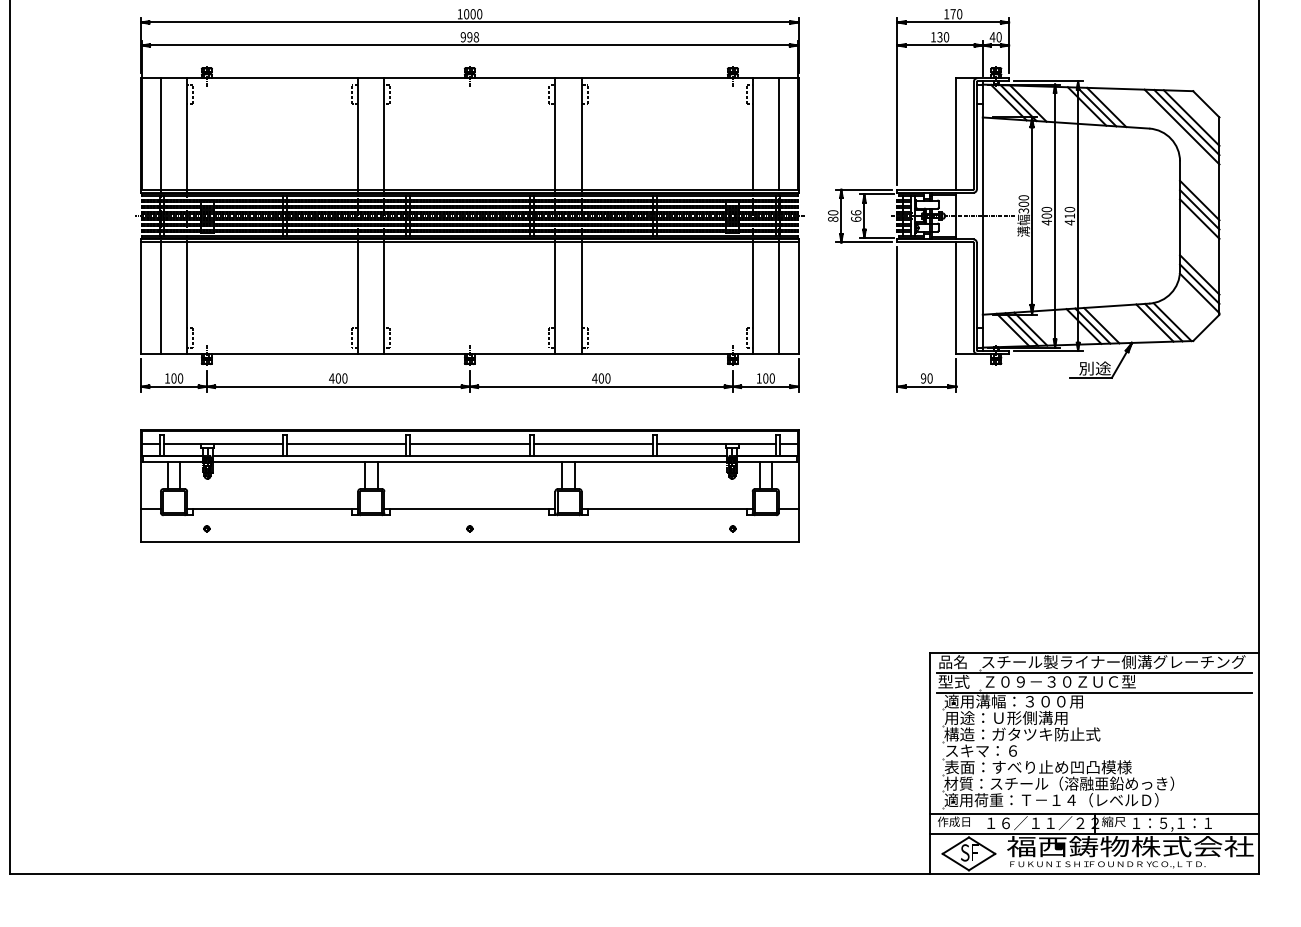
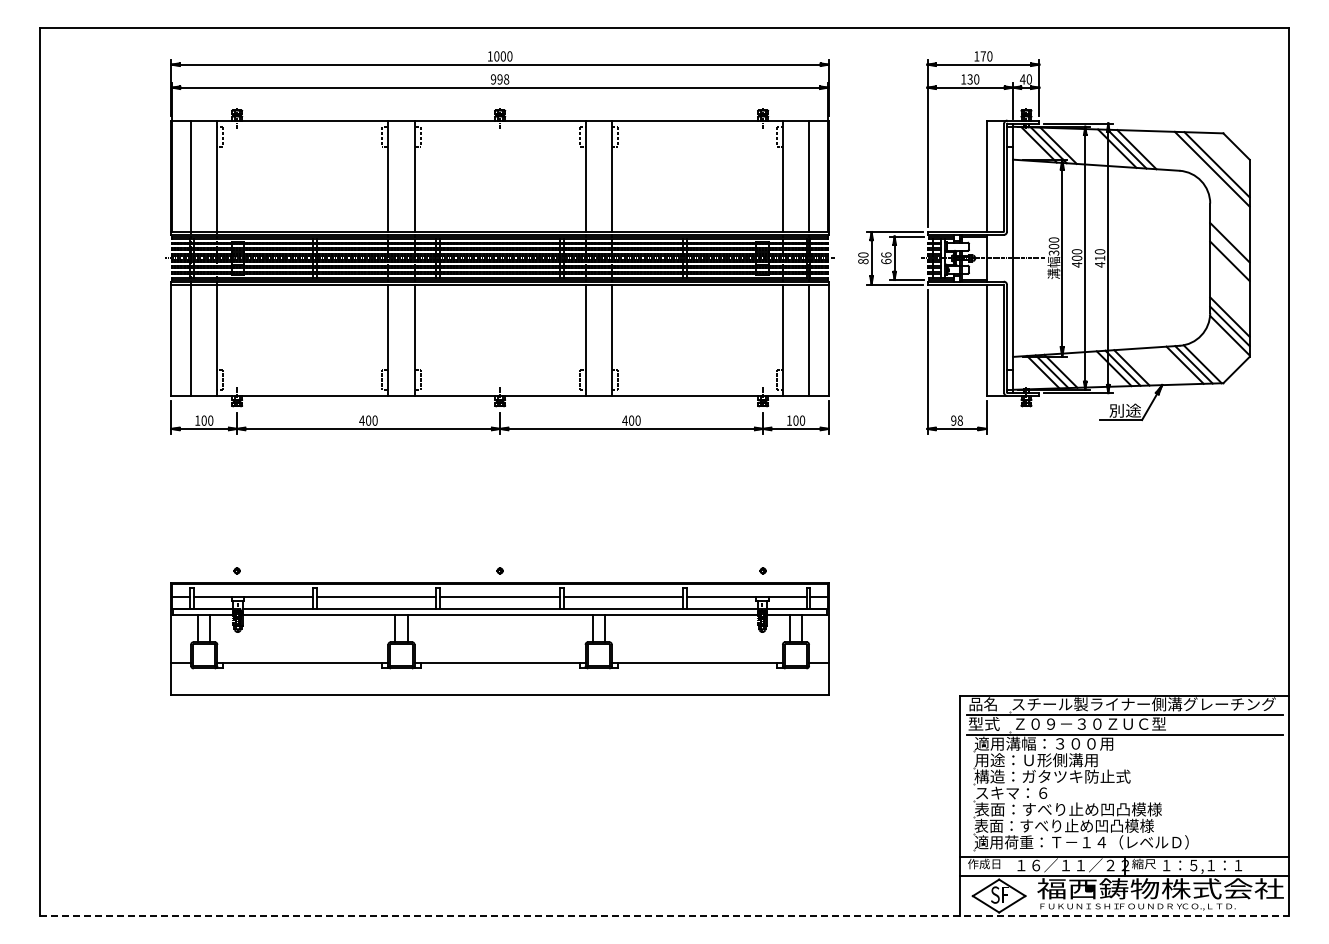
line: (1191, 118) -> (1221, 160), removed
line: (1199, 209) -> (1229, 251), removed
text: (929, 378) -> (959, 420), 90 -> 98
part: (469, 485) -> (499, 638), moved
text: (1059, 783) -> (1089, 825), 材質：スチール（溶融亜鉛めっき） -> 表面：すべり止め凹凸模様
line: (634, 873) -> (664, 915), solid -> dashed

